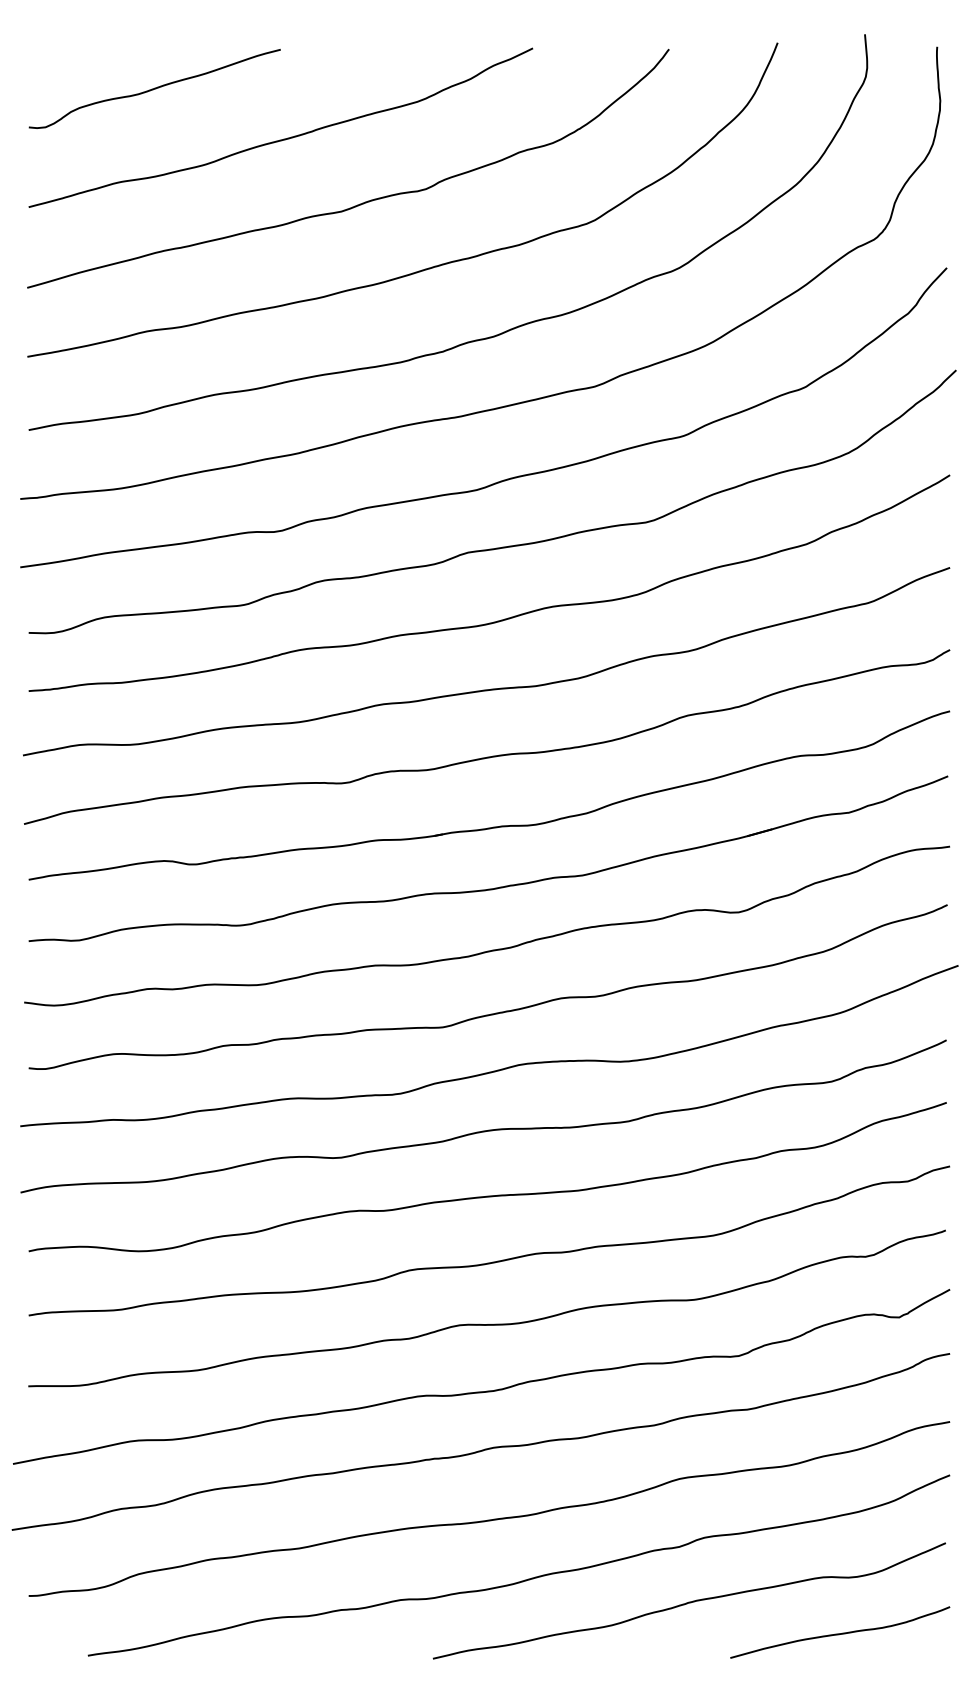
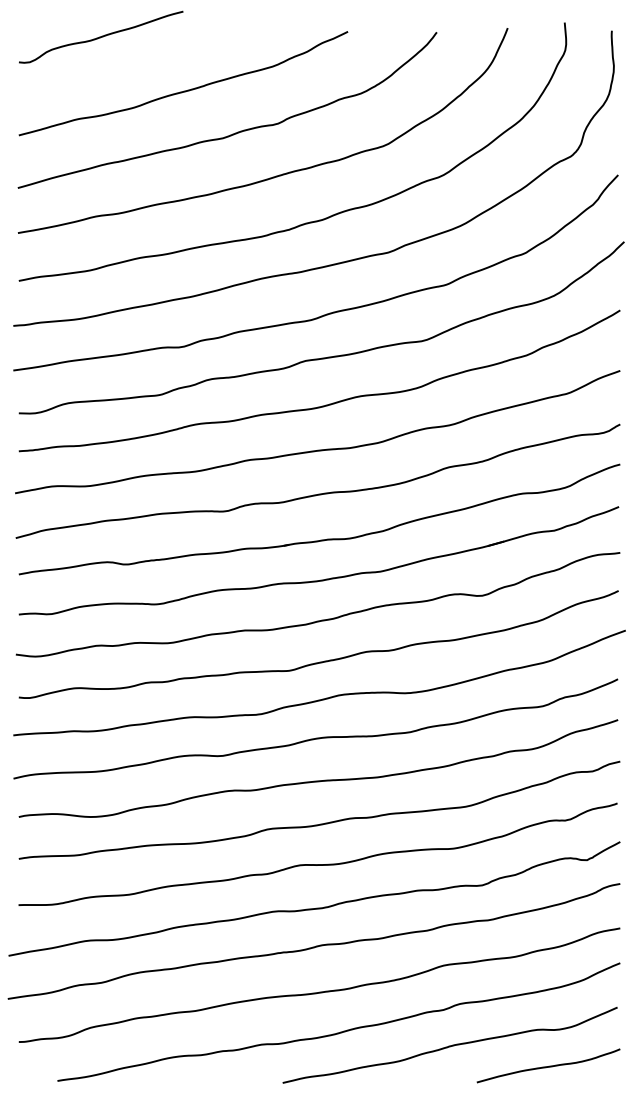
curve: (155, 87) -> (101, 36), moved

